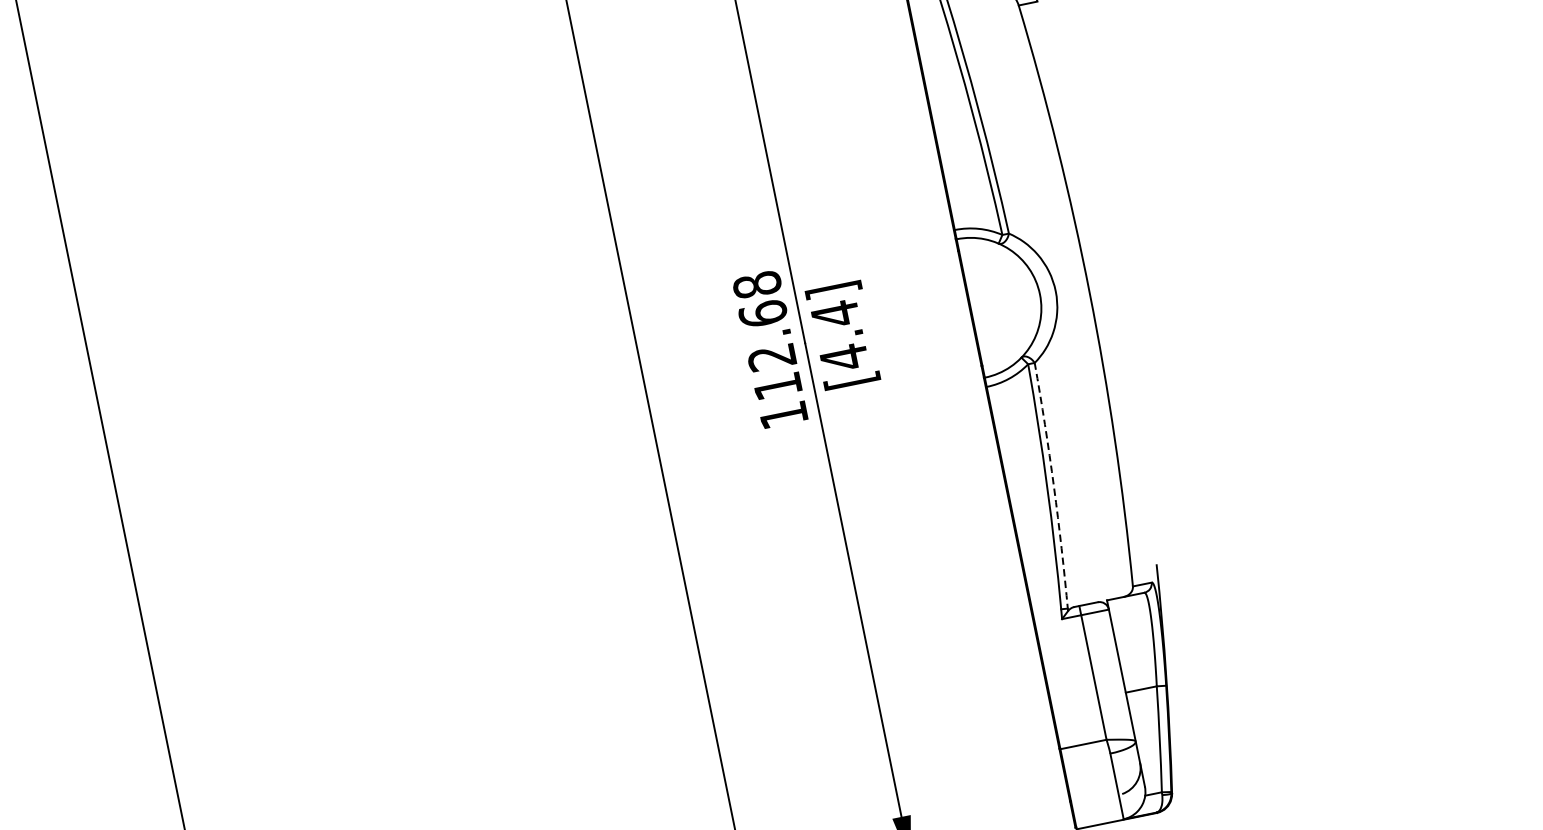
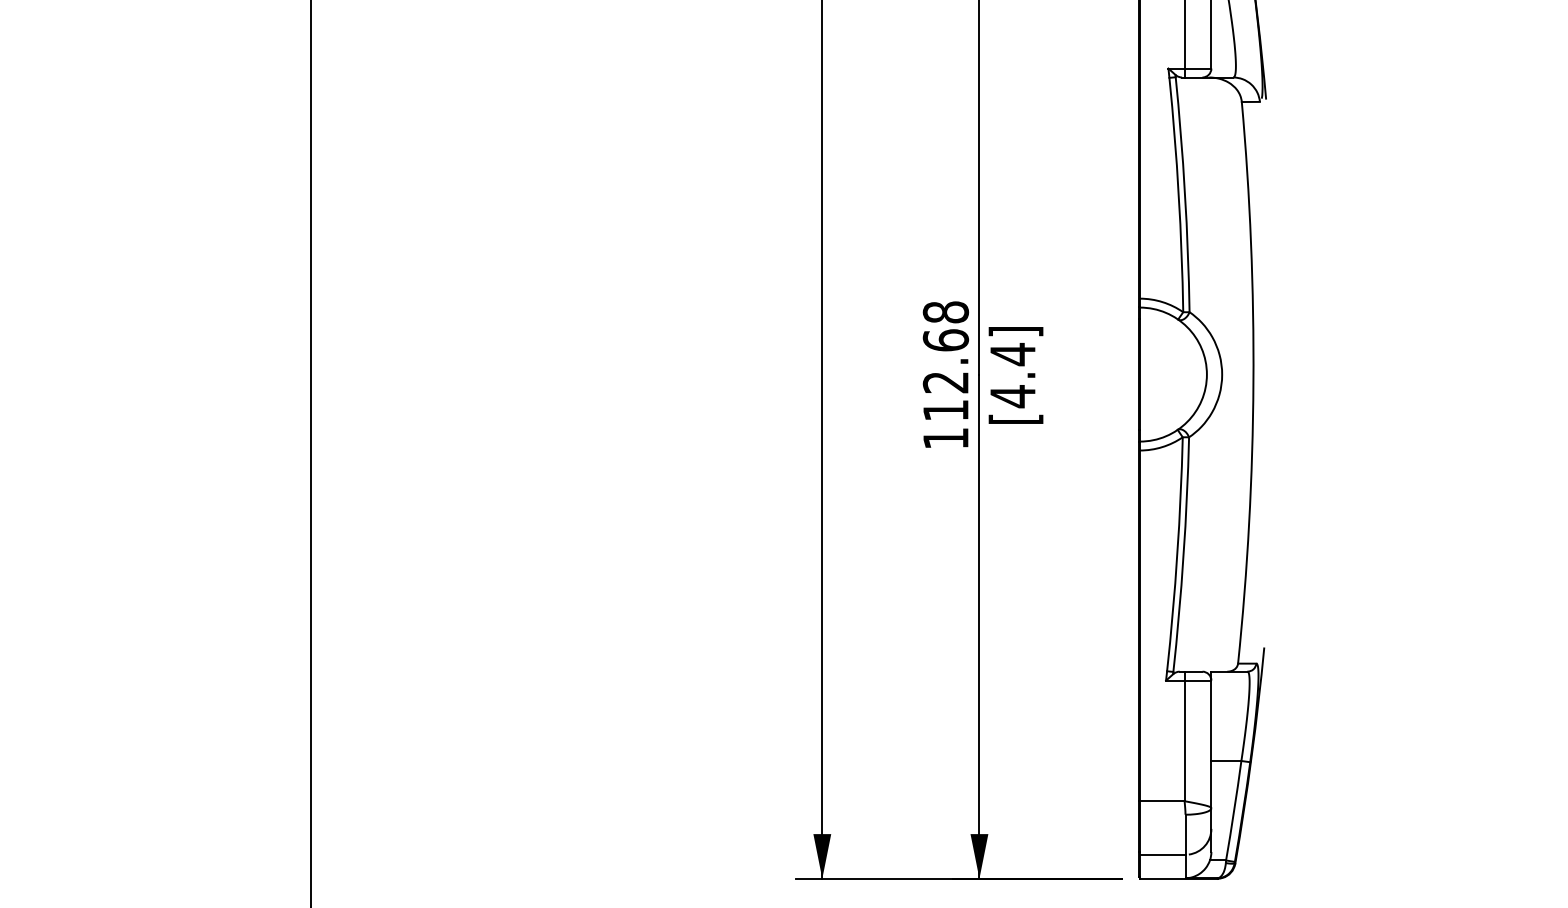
arc: (1053, 486) -> (1183, 555), dashed -> solid
line: (1094, 799) -> (1162, 854), added

